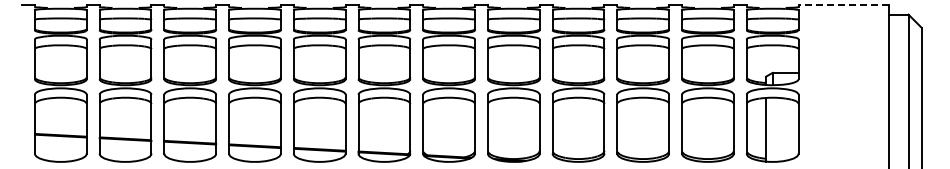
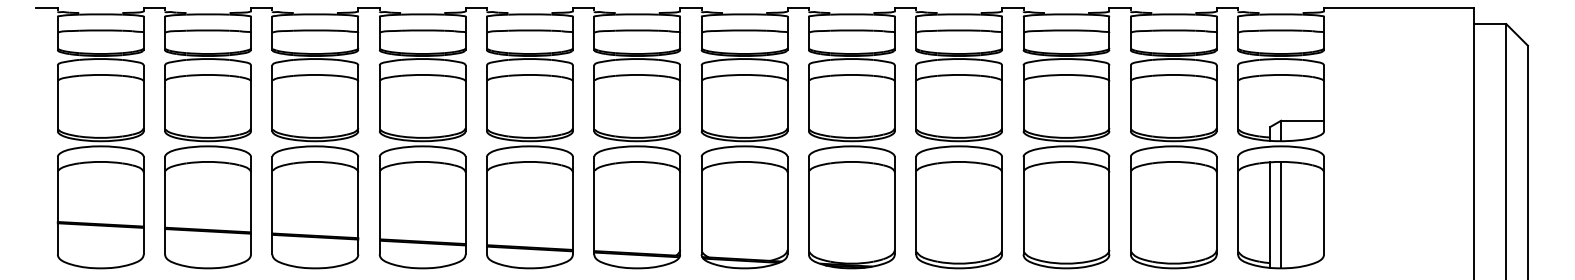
line: (843, 4) -> (1398, 7), dashed -> solid
line: (772, 129) -> (1280, 214), added

